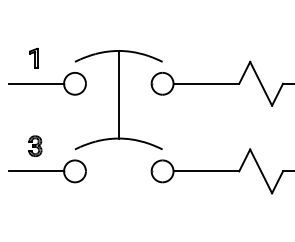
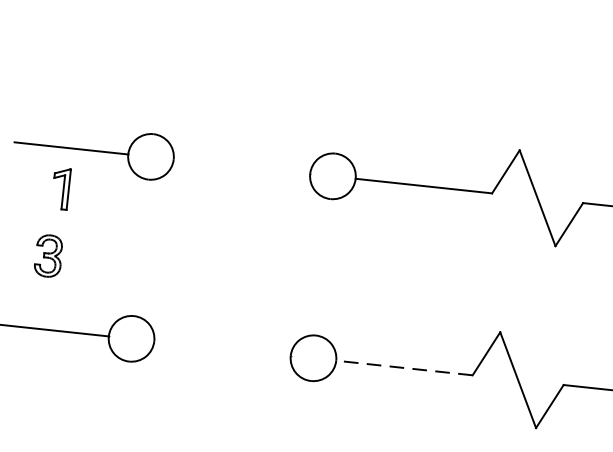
part: (33, 57) -> (60, 186), moved
part: (118, 100) -> (237, 201), removed
part: (35, 145) -> (49, 254), moved
line: (206, 171) -> (404, 368), solid -> dashed

